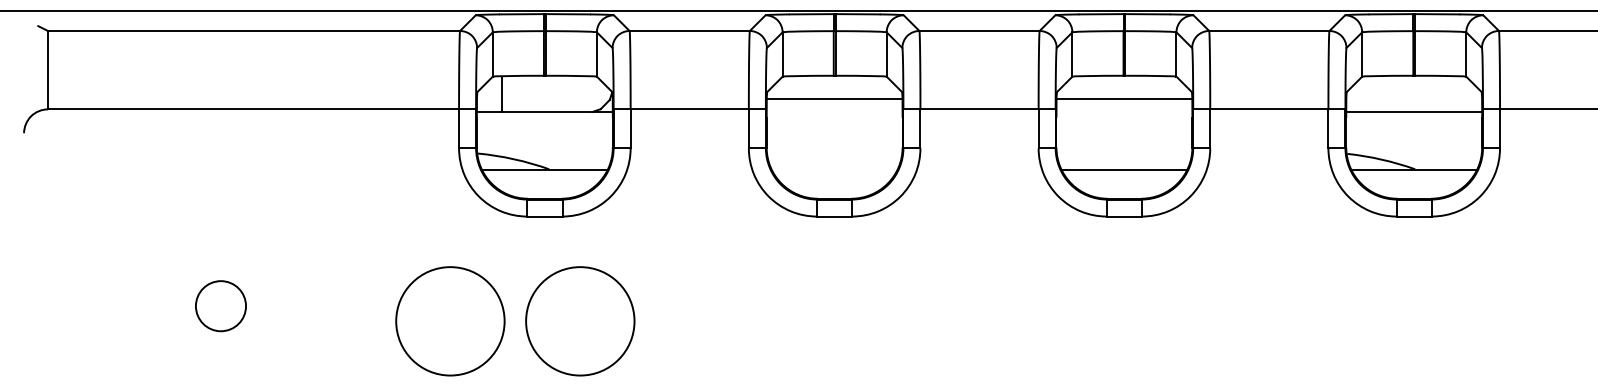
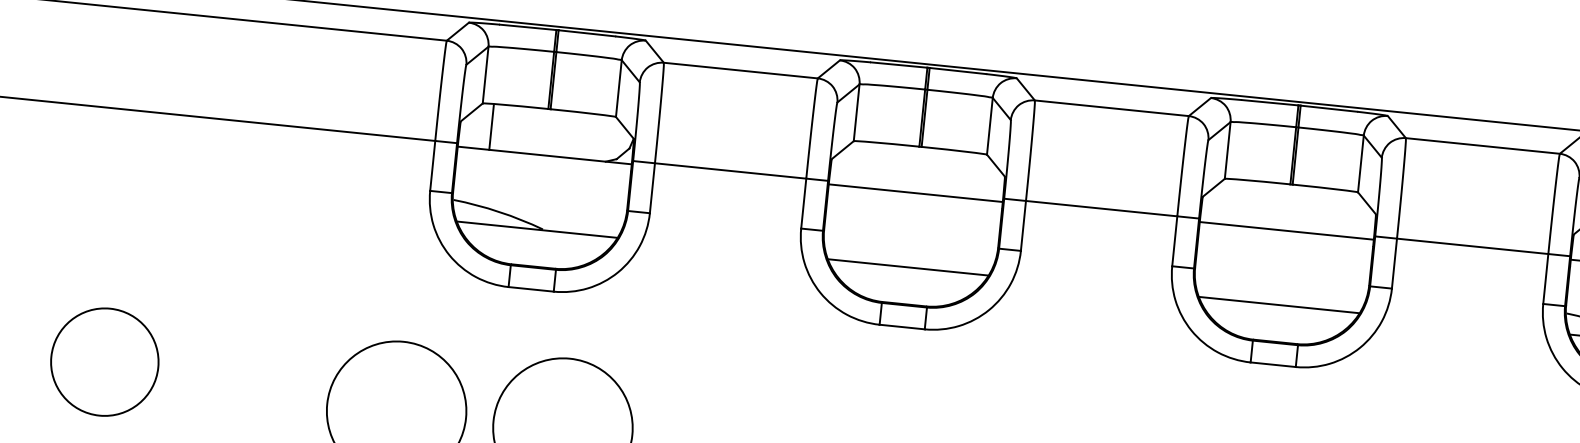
line: (834, 99) -> (915, 193), moved
line: (1124, 99) -> (1286, 231), moved
line: (834, 169) -> (908, 266), added
circle: (220, 305) -> (104, 361), size x1.67

